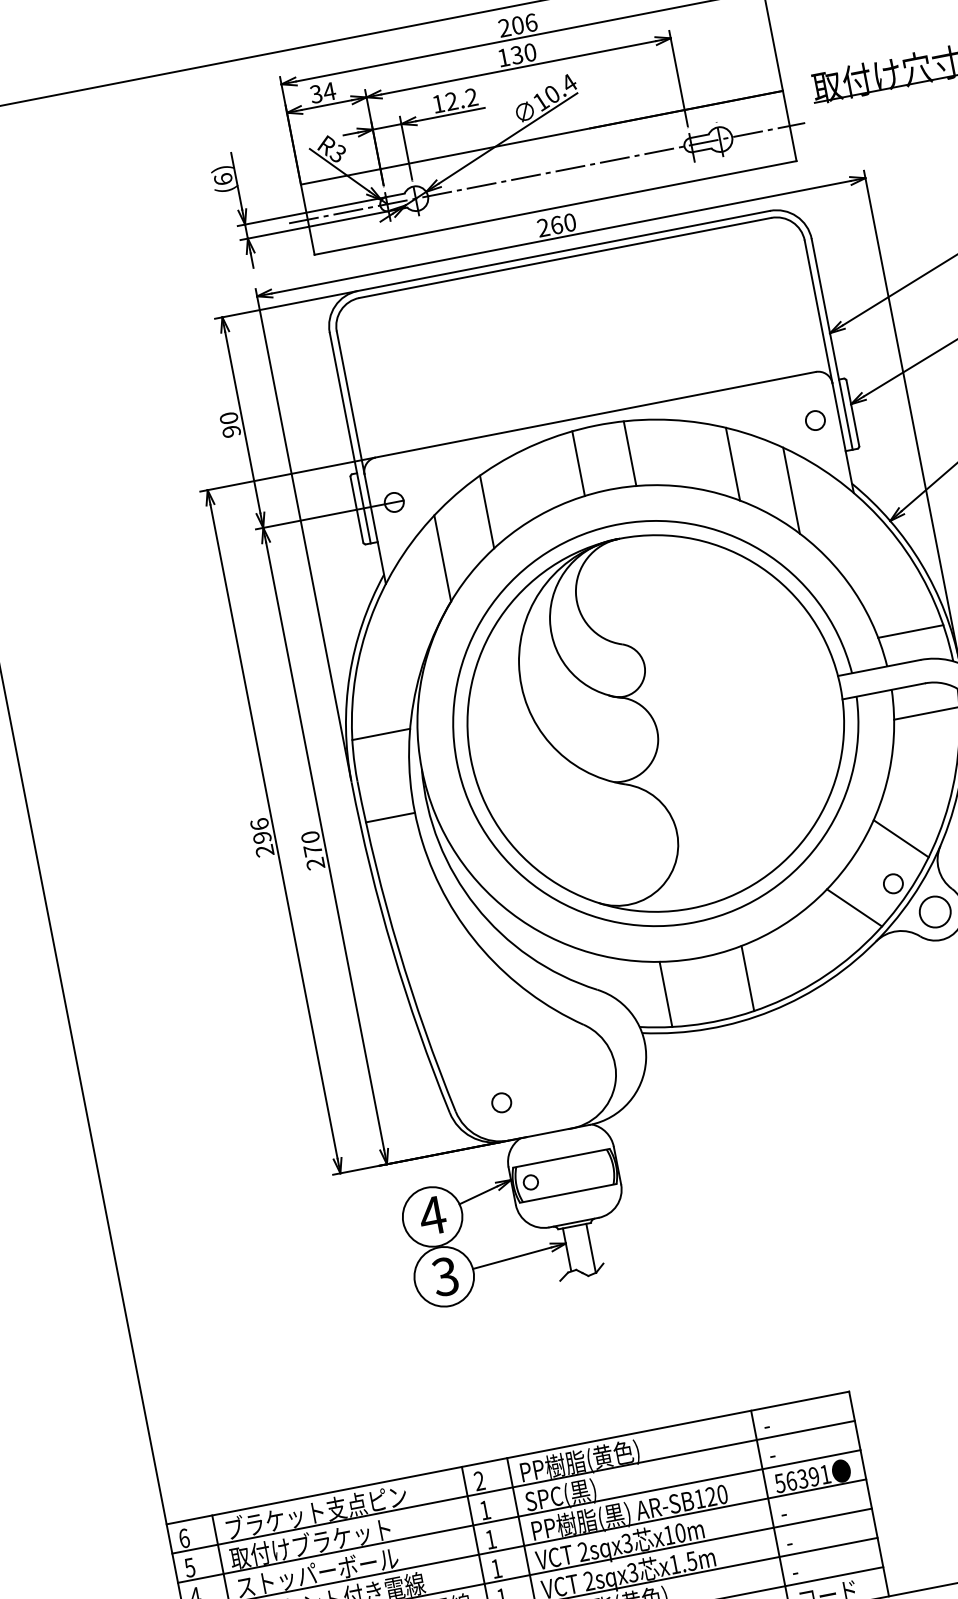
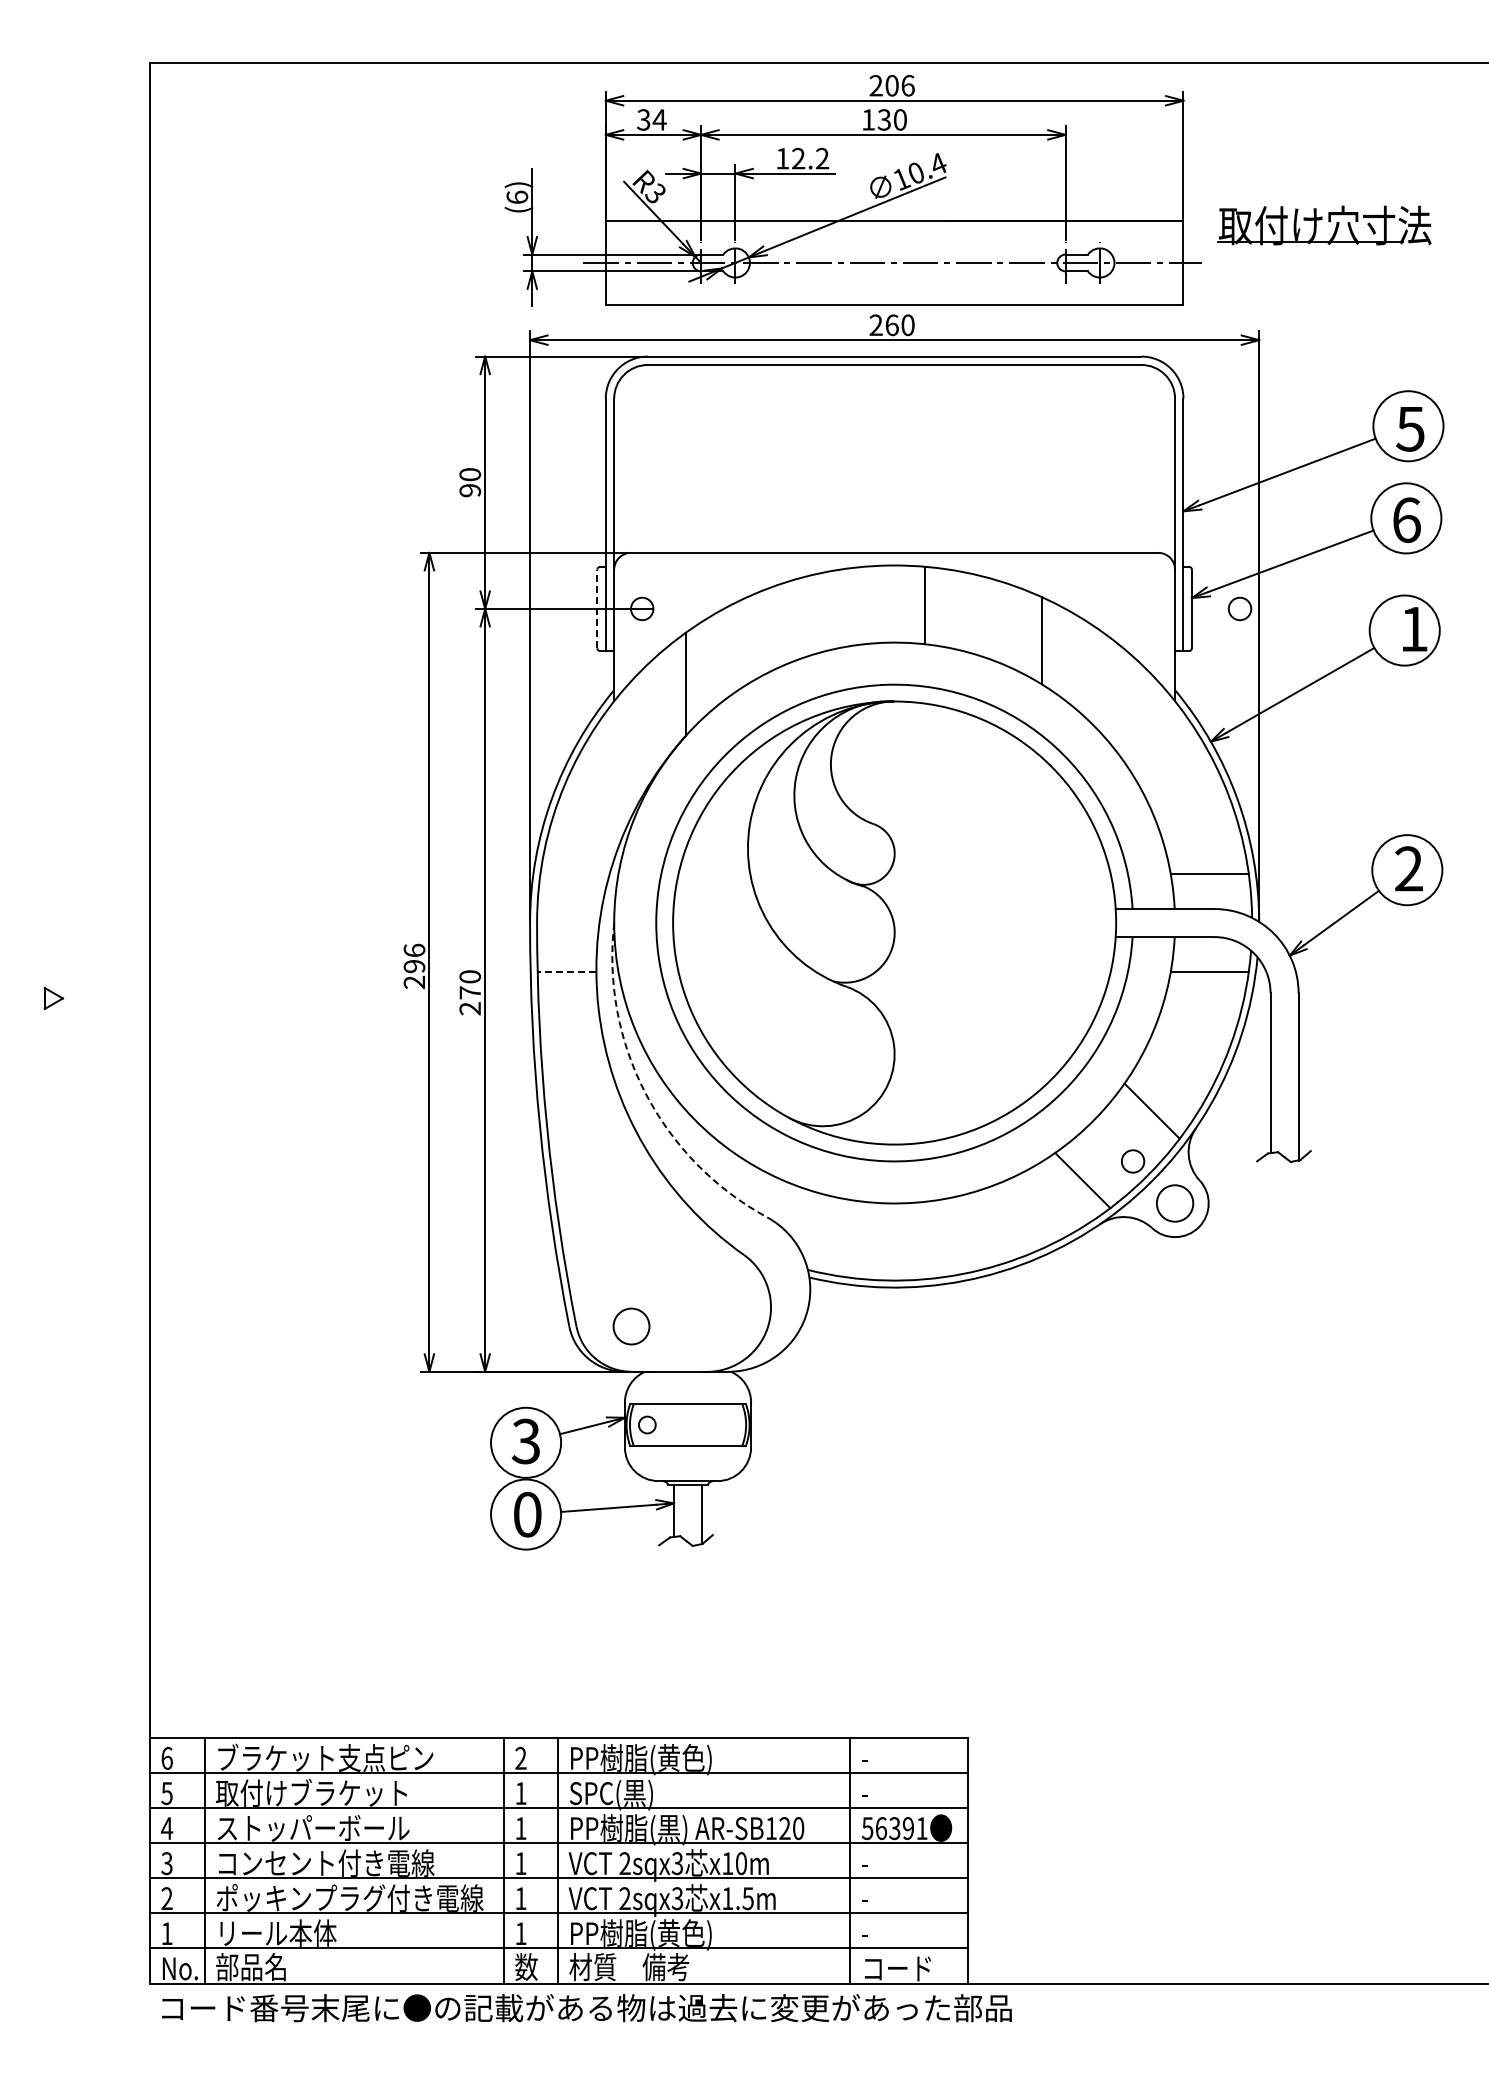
circle: (814, 420) -> (1239, 608), moved
line: (578, 463) -> (863, 605), removed
line: (791, 490) -> (1103, 684), removed
line: (356, 509) -> (597, 608), solid -> dashed
line: (487, 511) -> (747, 640), removed
line: (380, 734) -> (574, 873), removed
line: (390, 818) -> (566, 972), solid -> dashed
arc: (475, 906) -> (645, 1093), solid -> dashed
line: (747, 978) -> (943, 1238), removed
line: (665, 994) -> (845, 1238), removed
circle: (501, 1102) -> (631, 1326), size x1.6
text: (432, 1215) -> (526, 1441), 4 -> 3
text: (445, 1276) -> (527, 1514), 3 -> 0

